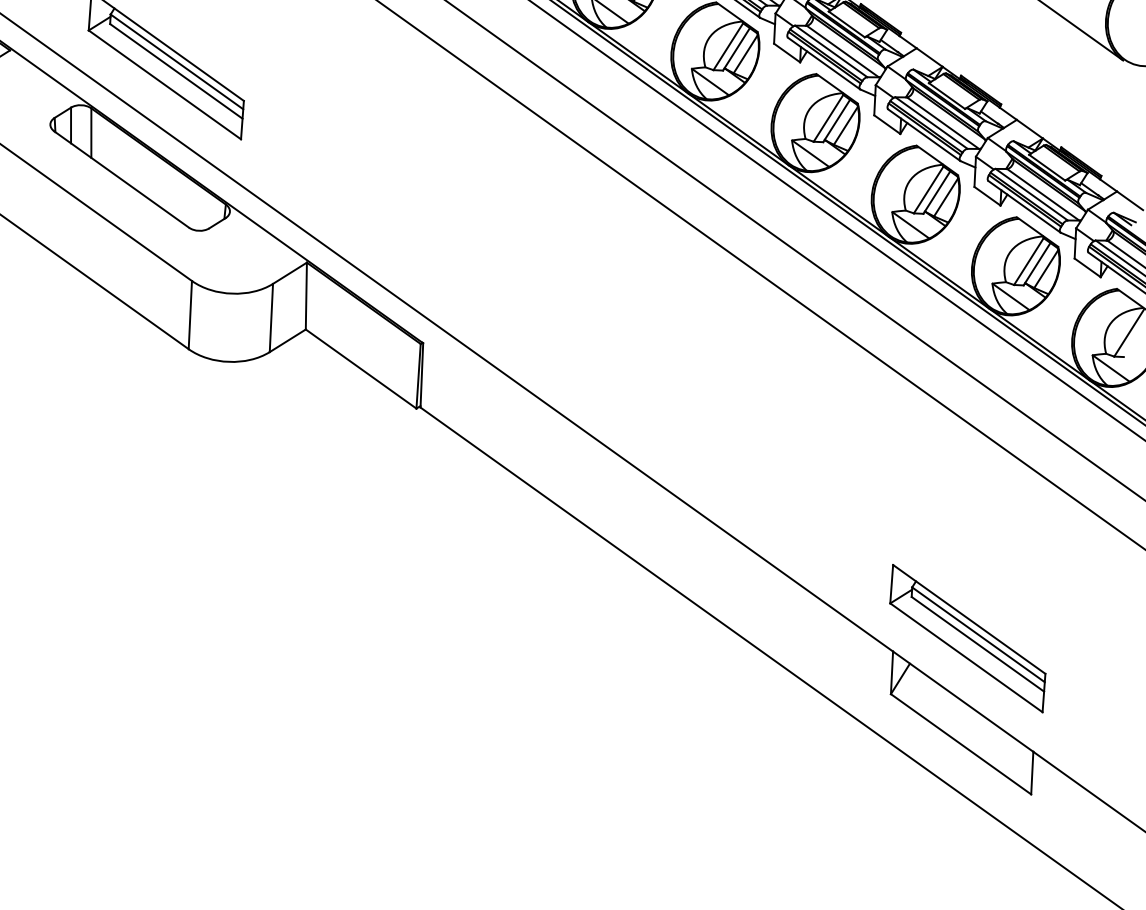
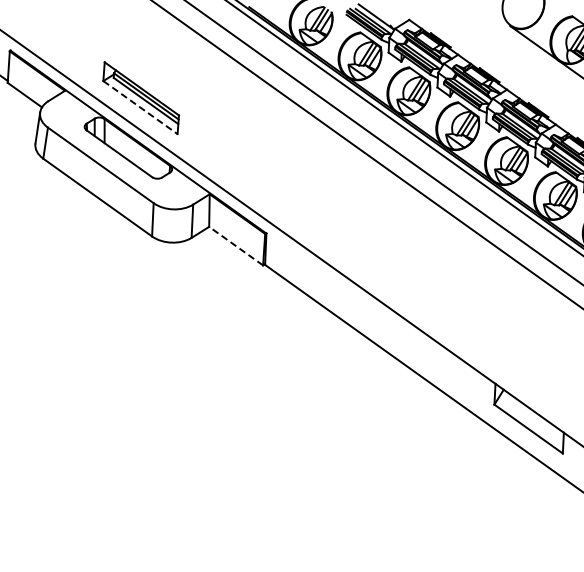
line: (164, 84) -> (140, 107), solid -> dashed
line: (359, 367) -> (235, 245), solid -> dashed
part: (966, 638) -> (531, 377), removed

